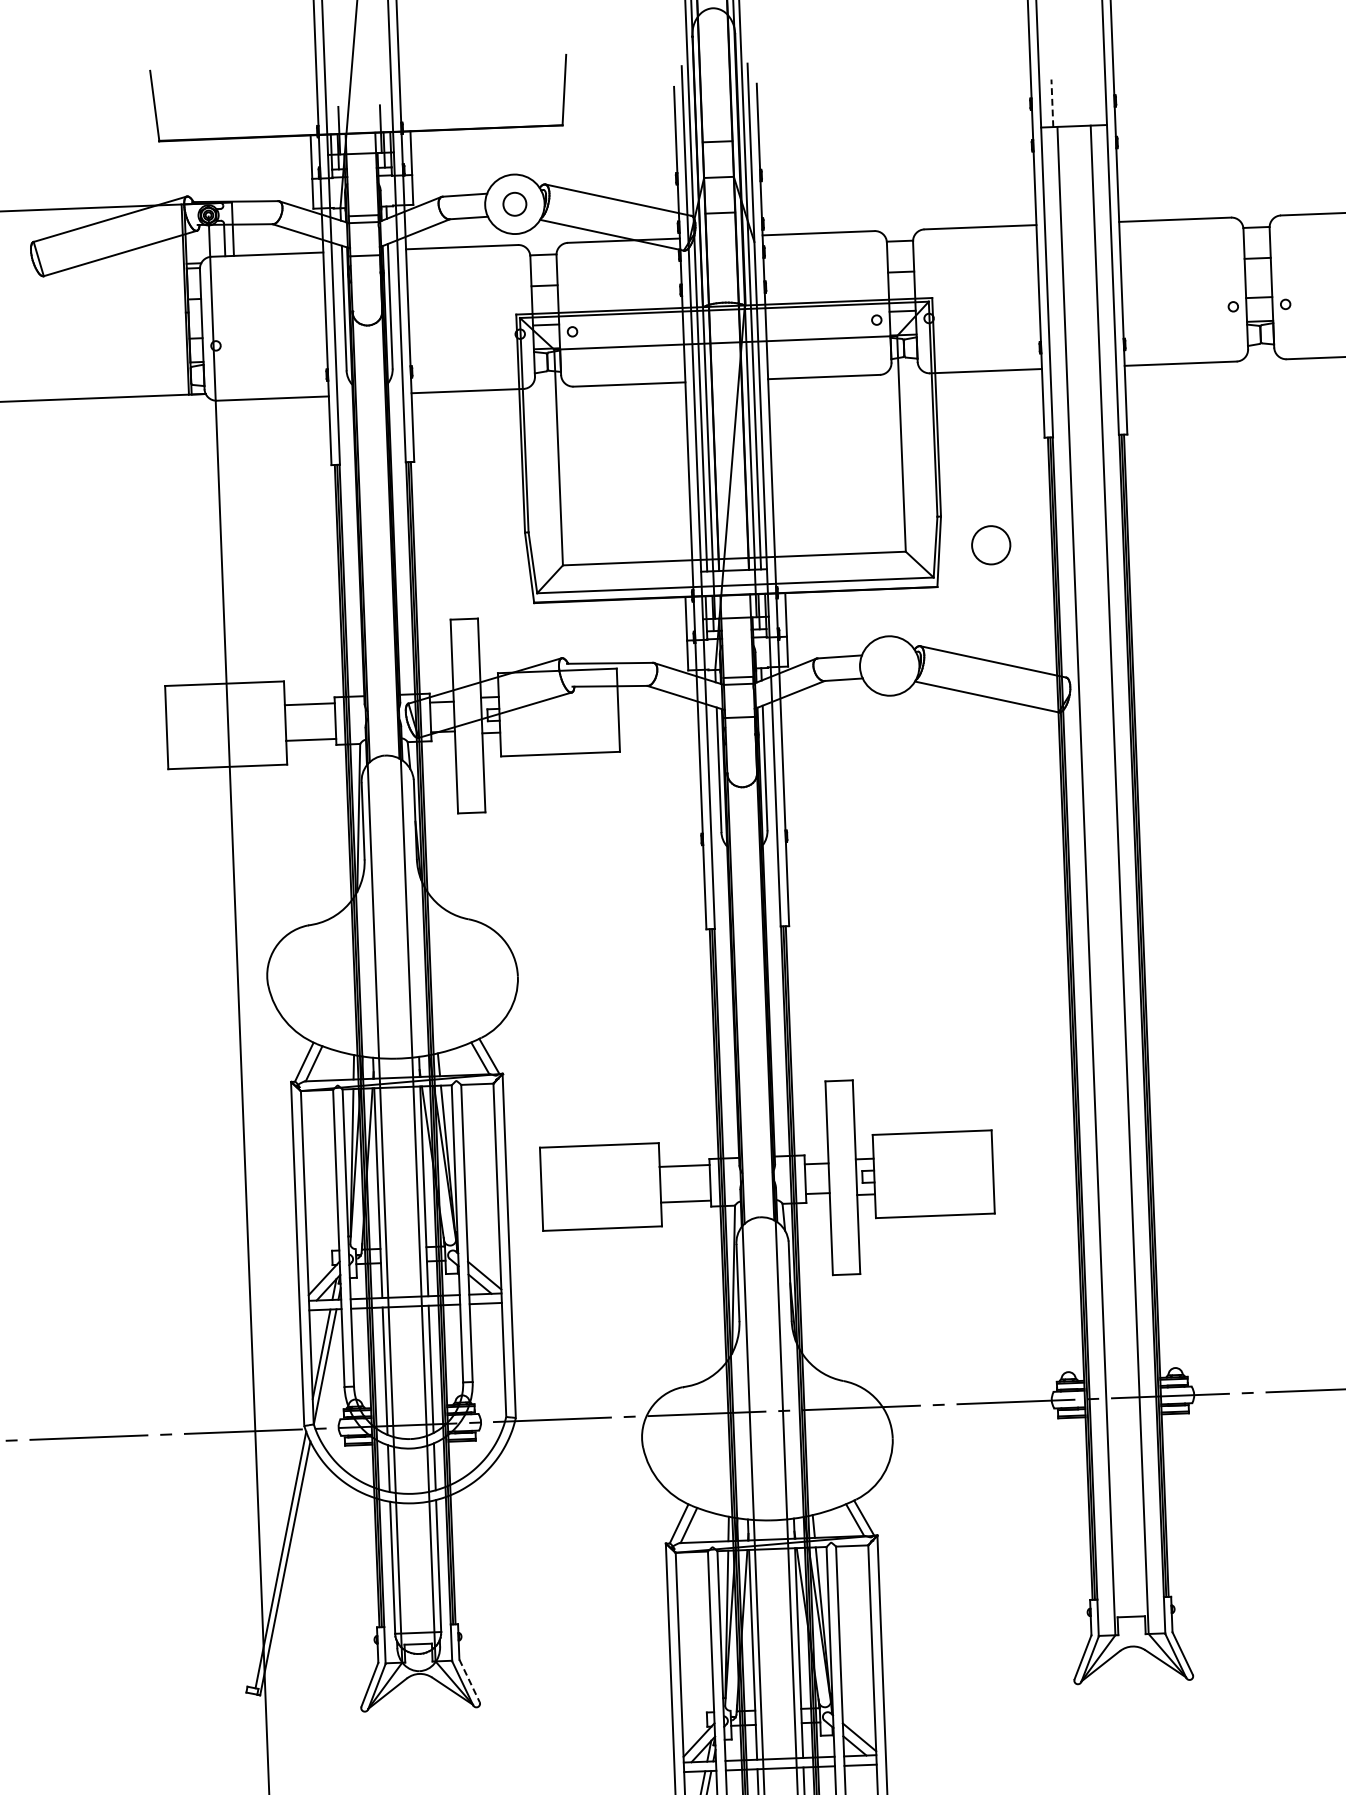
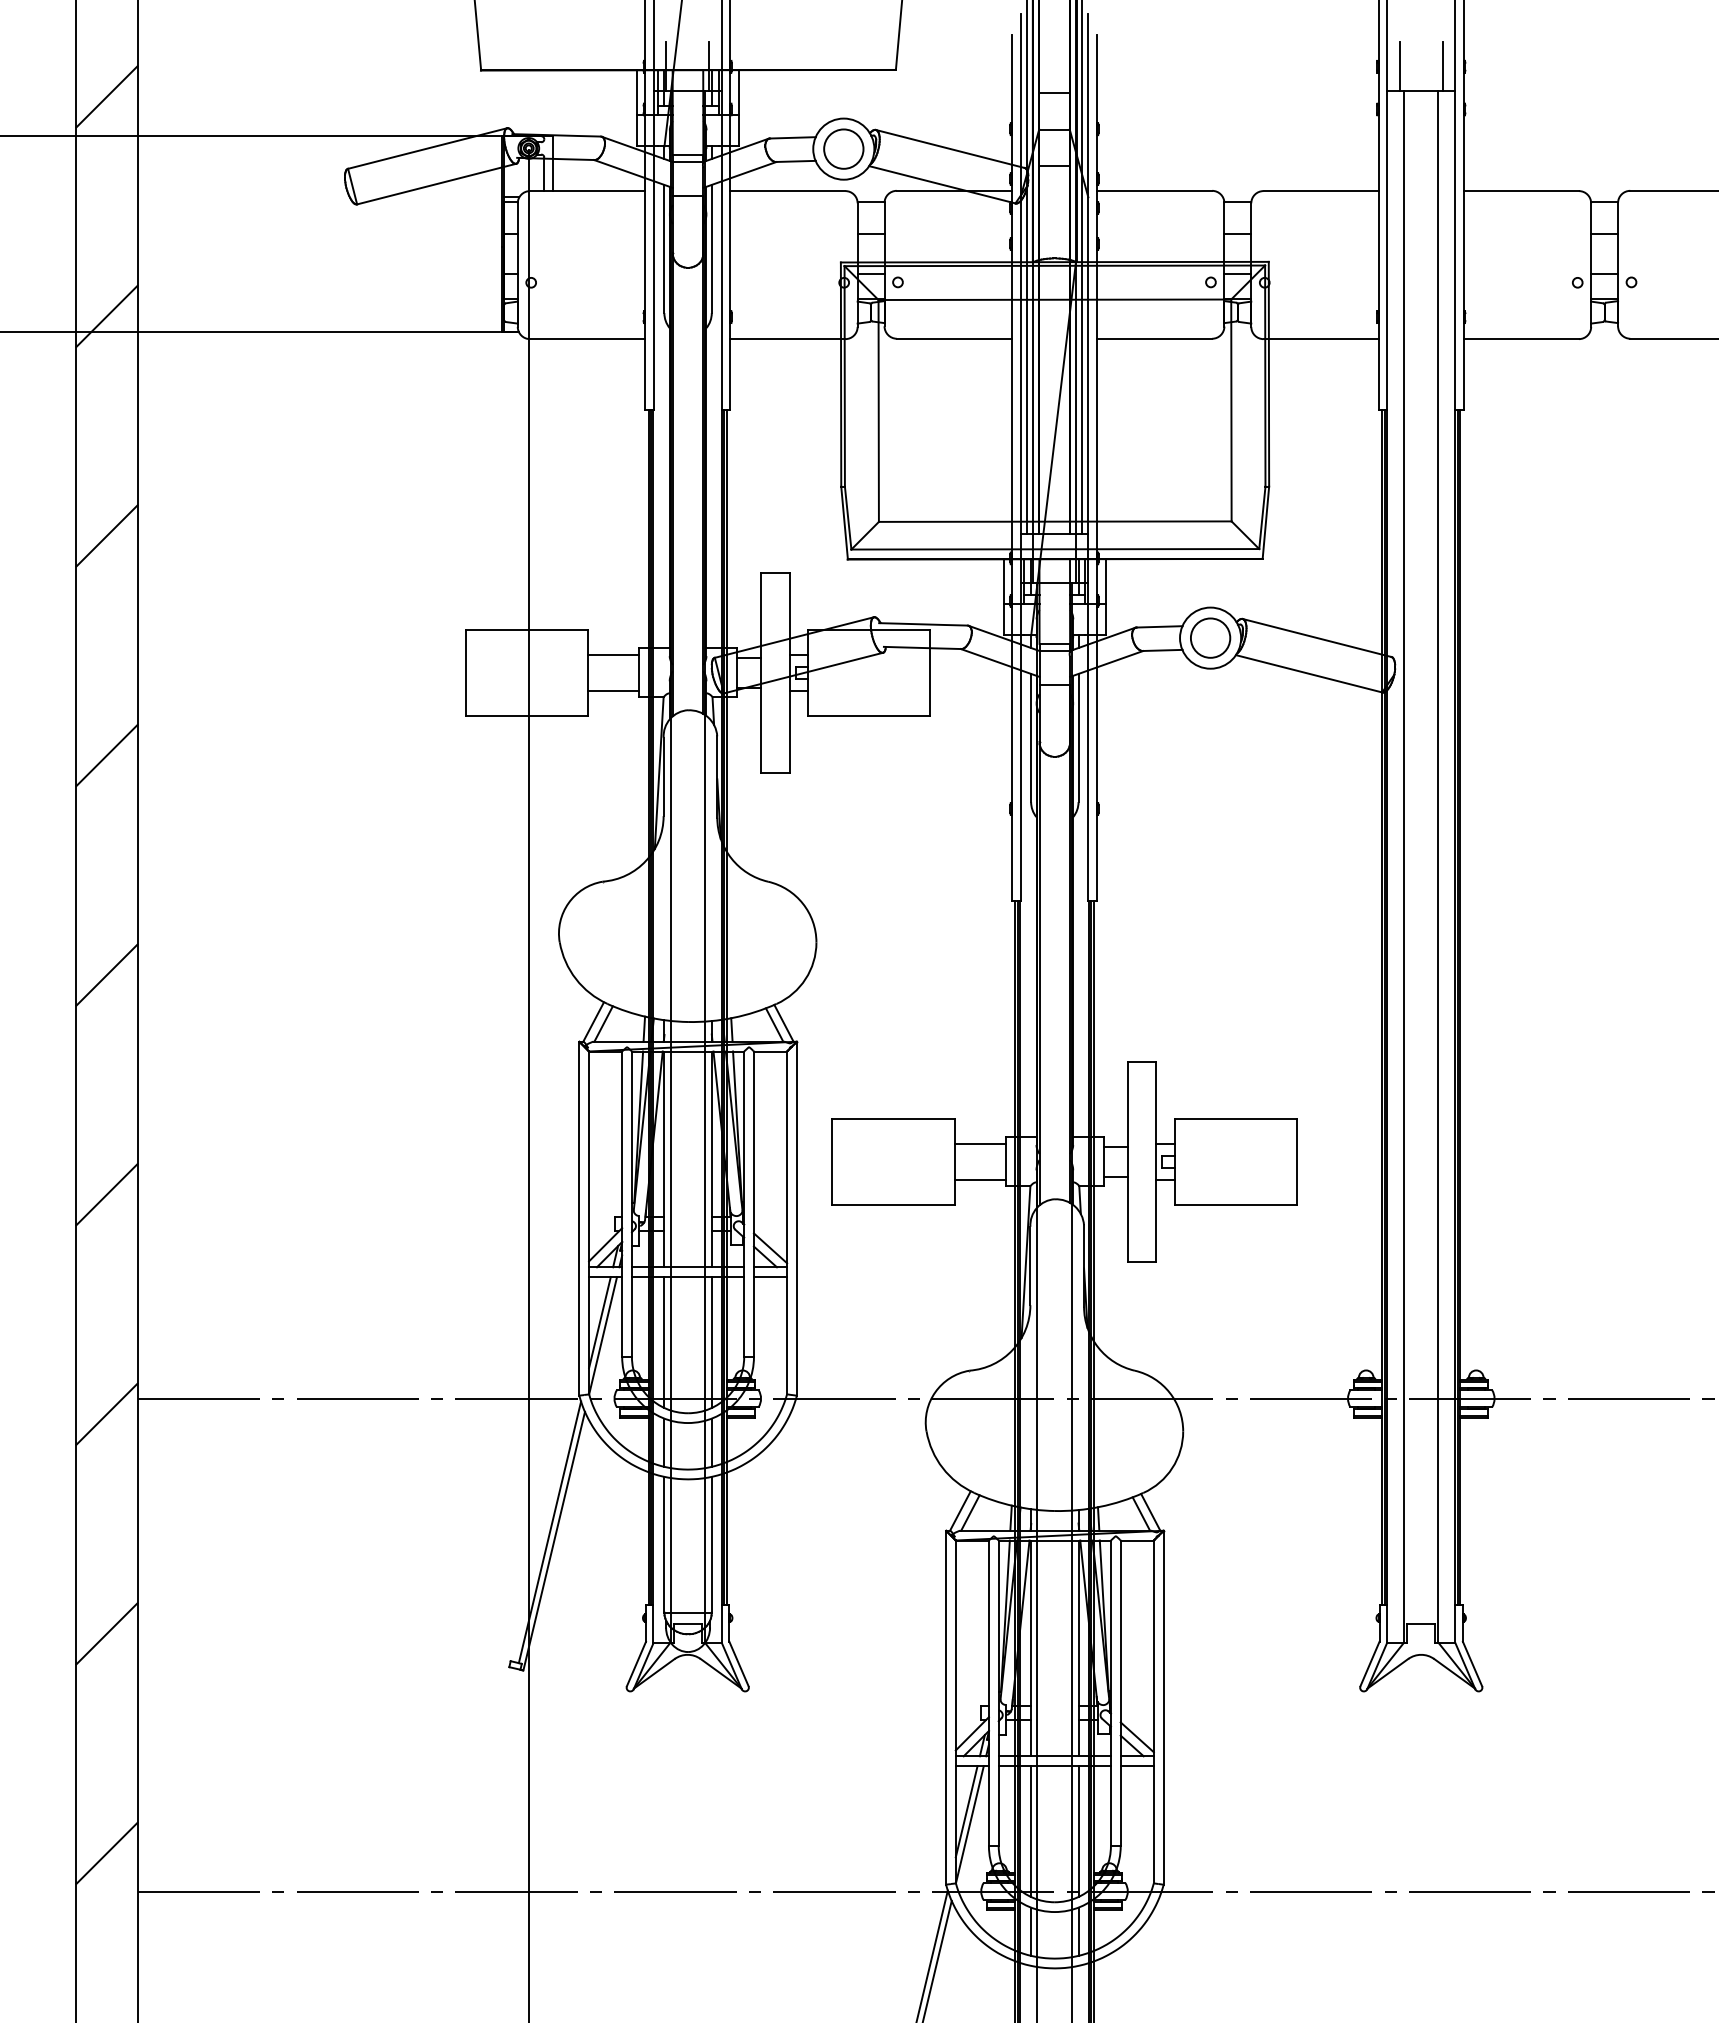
line: (1093, 101) -> (1442, 66), added
line: (1052, 103) -> (1399, 66), dashed -> solid
circle: (514, 203) -> (843, 148), size x1.67
circle: (991, 544) -> (1210, 637), moved
line: (470, 1681) -> (739, 1664), dashed -> solid

